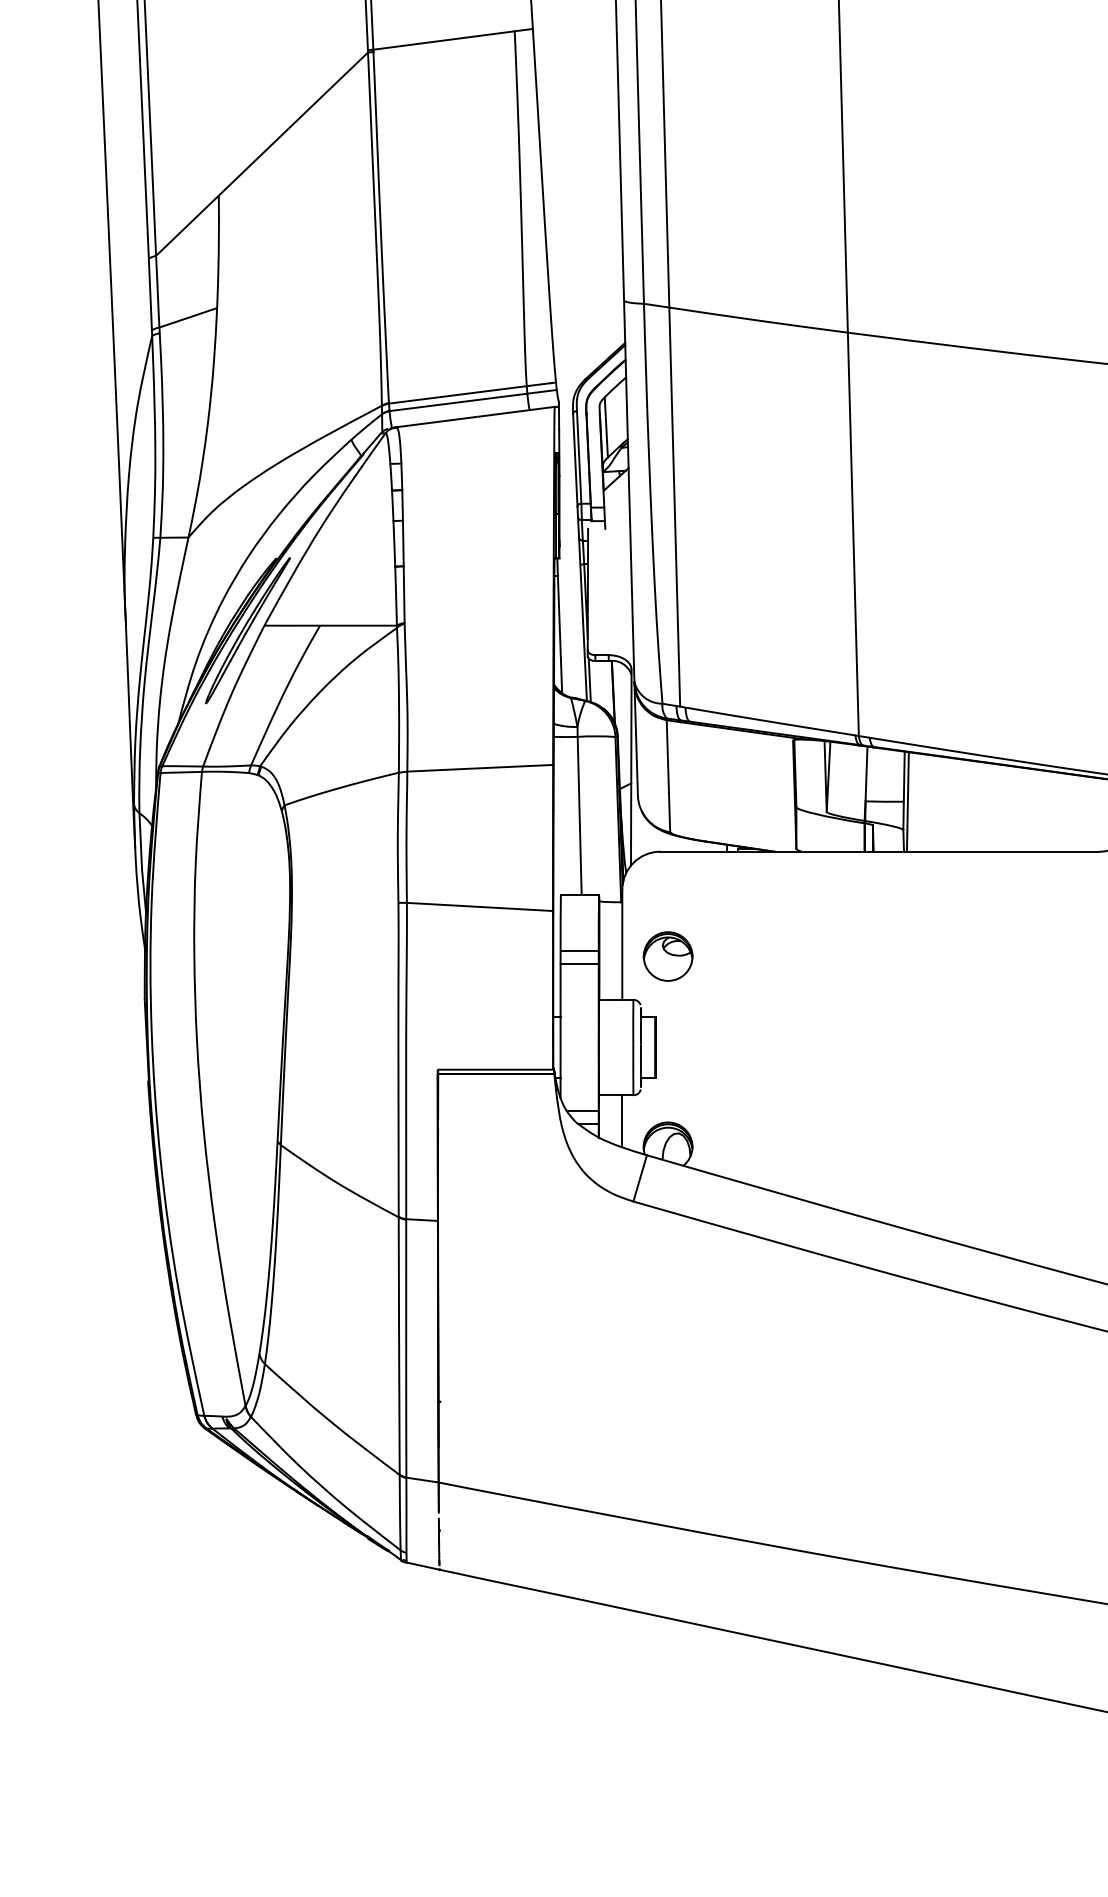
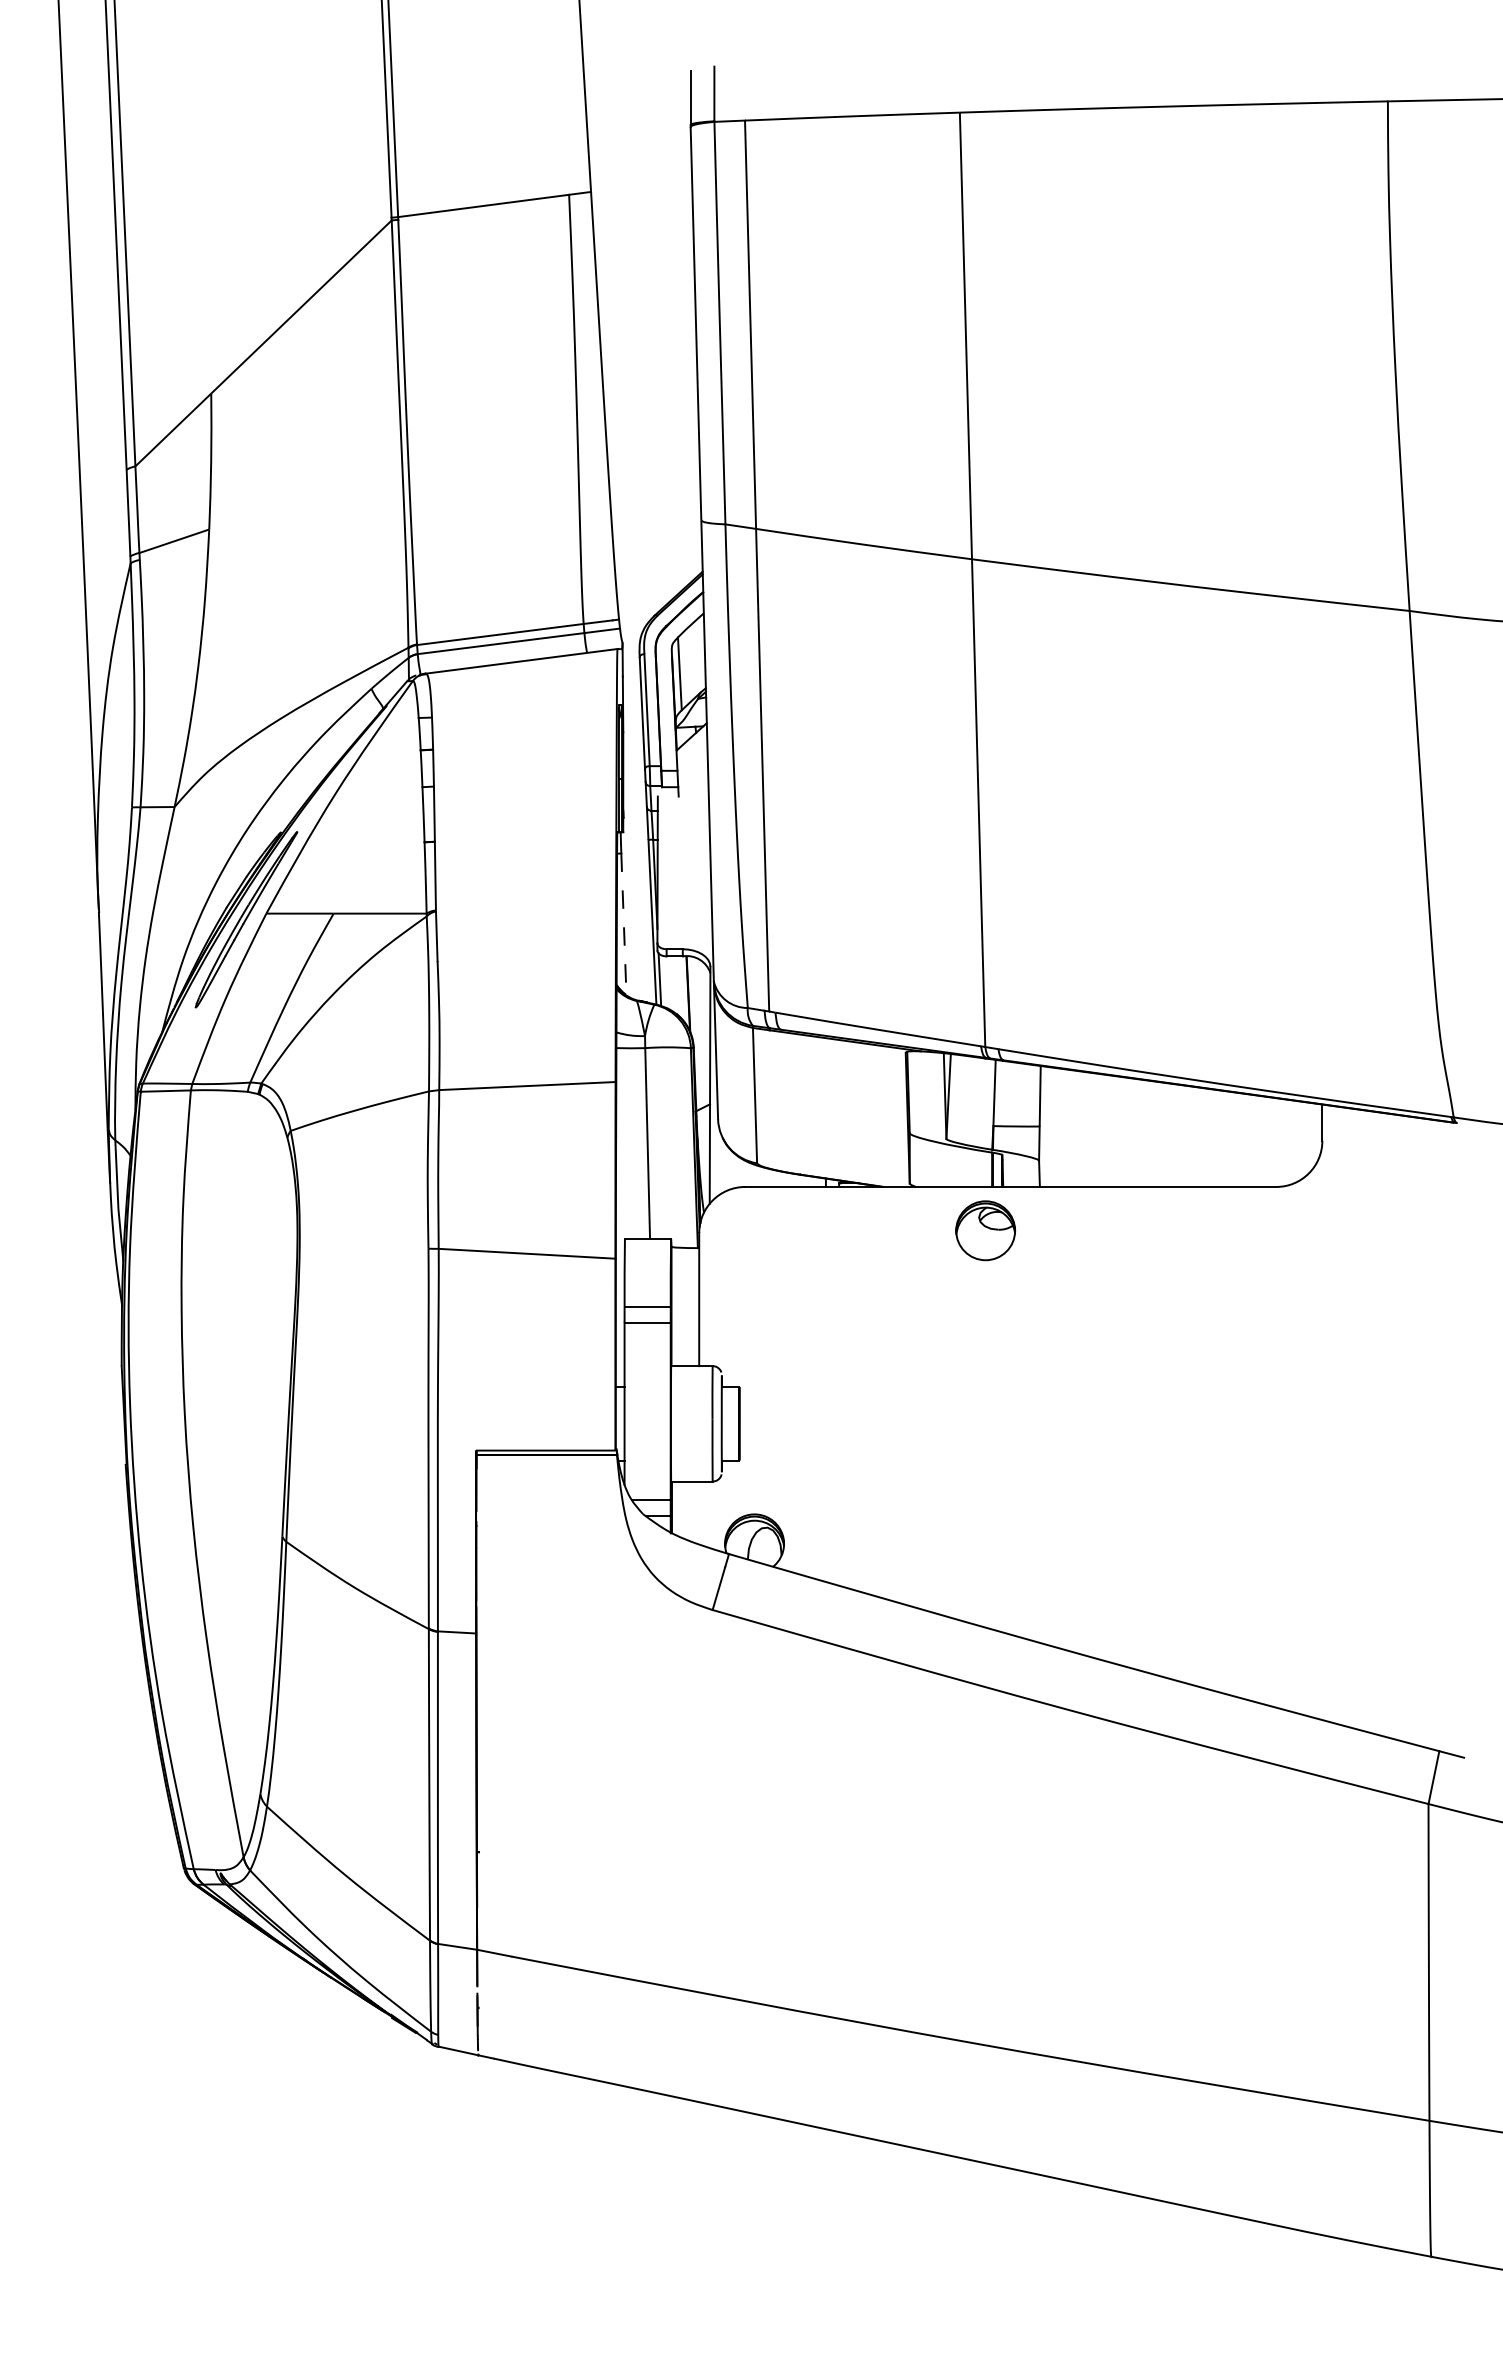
line: (559, 634) -> (623, 924), solid -> dashed
line: (907, 801) -> (1044, 1126), removed
part: (668, 956) -> (985, 1230), moved
line: (622, 1120) -> (699, 1512), removed

